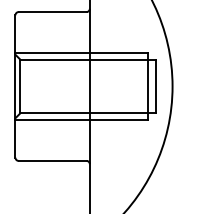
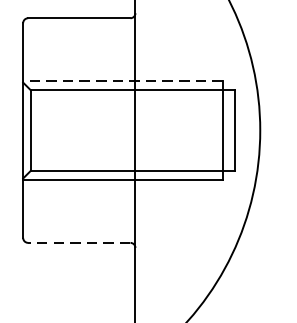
line: (81, 53) -> (122, 80), solid -> dashed
line: (52, 160) -> (79, 242), solid -> dashed

